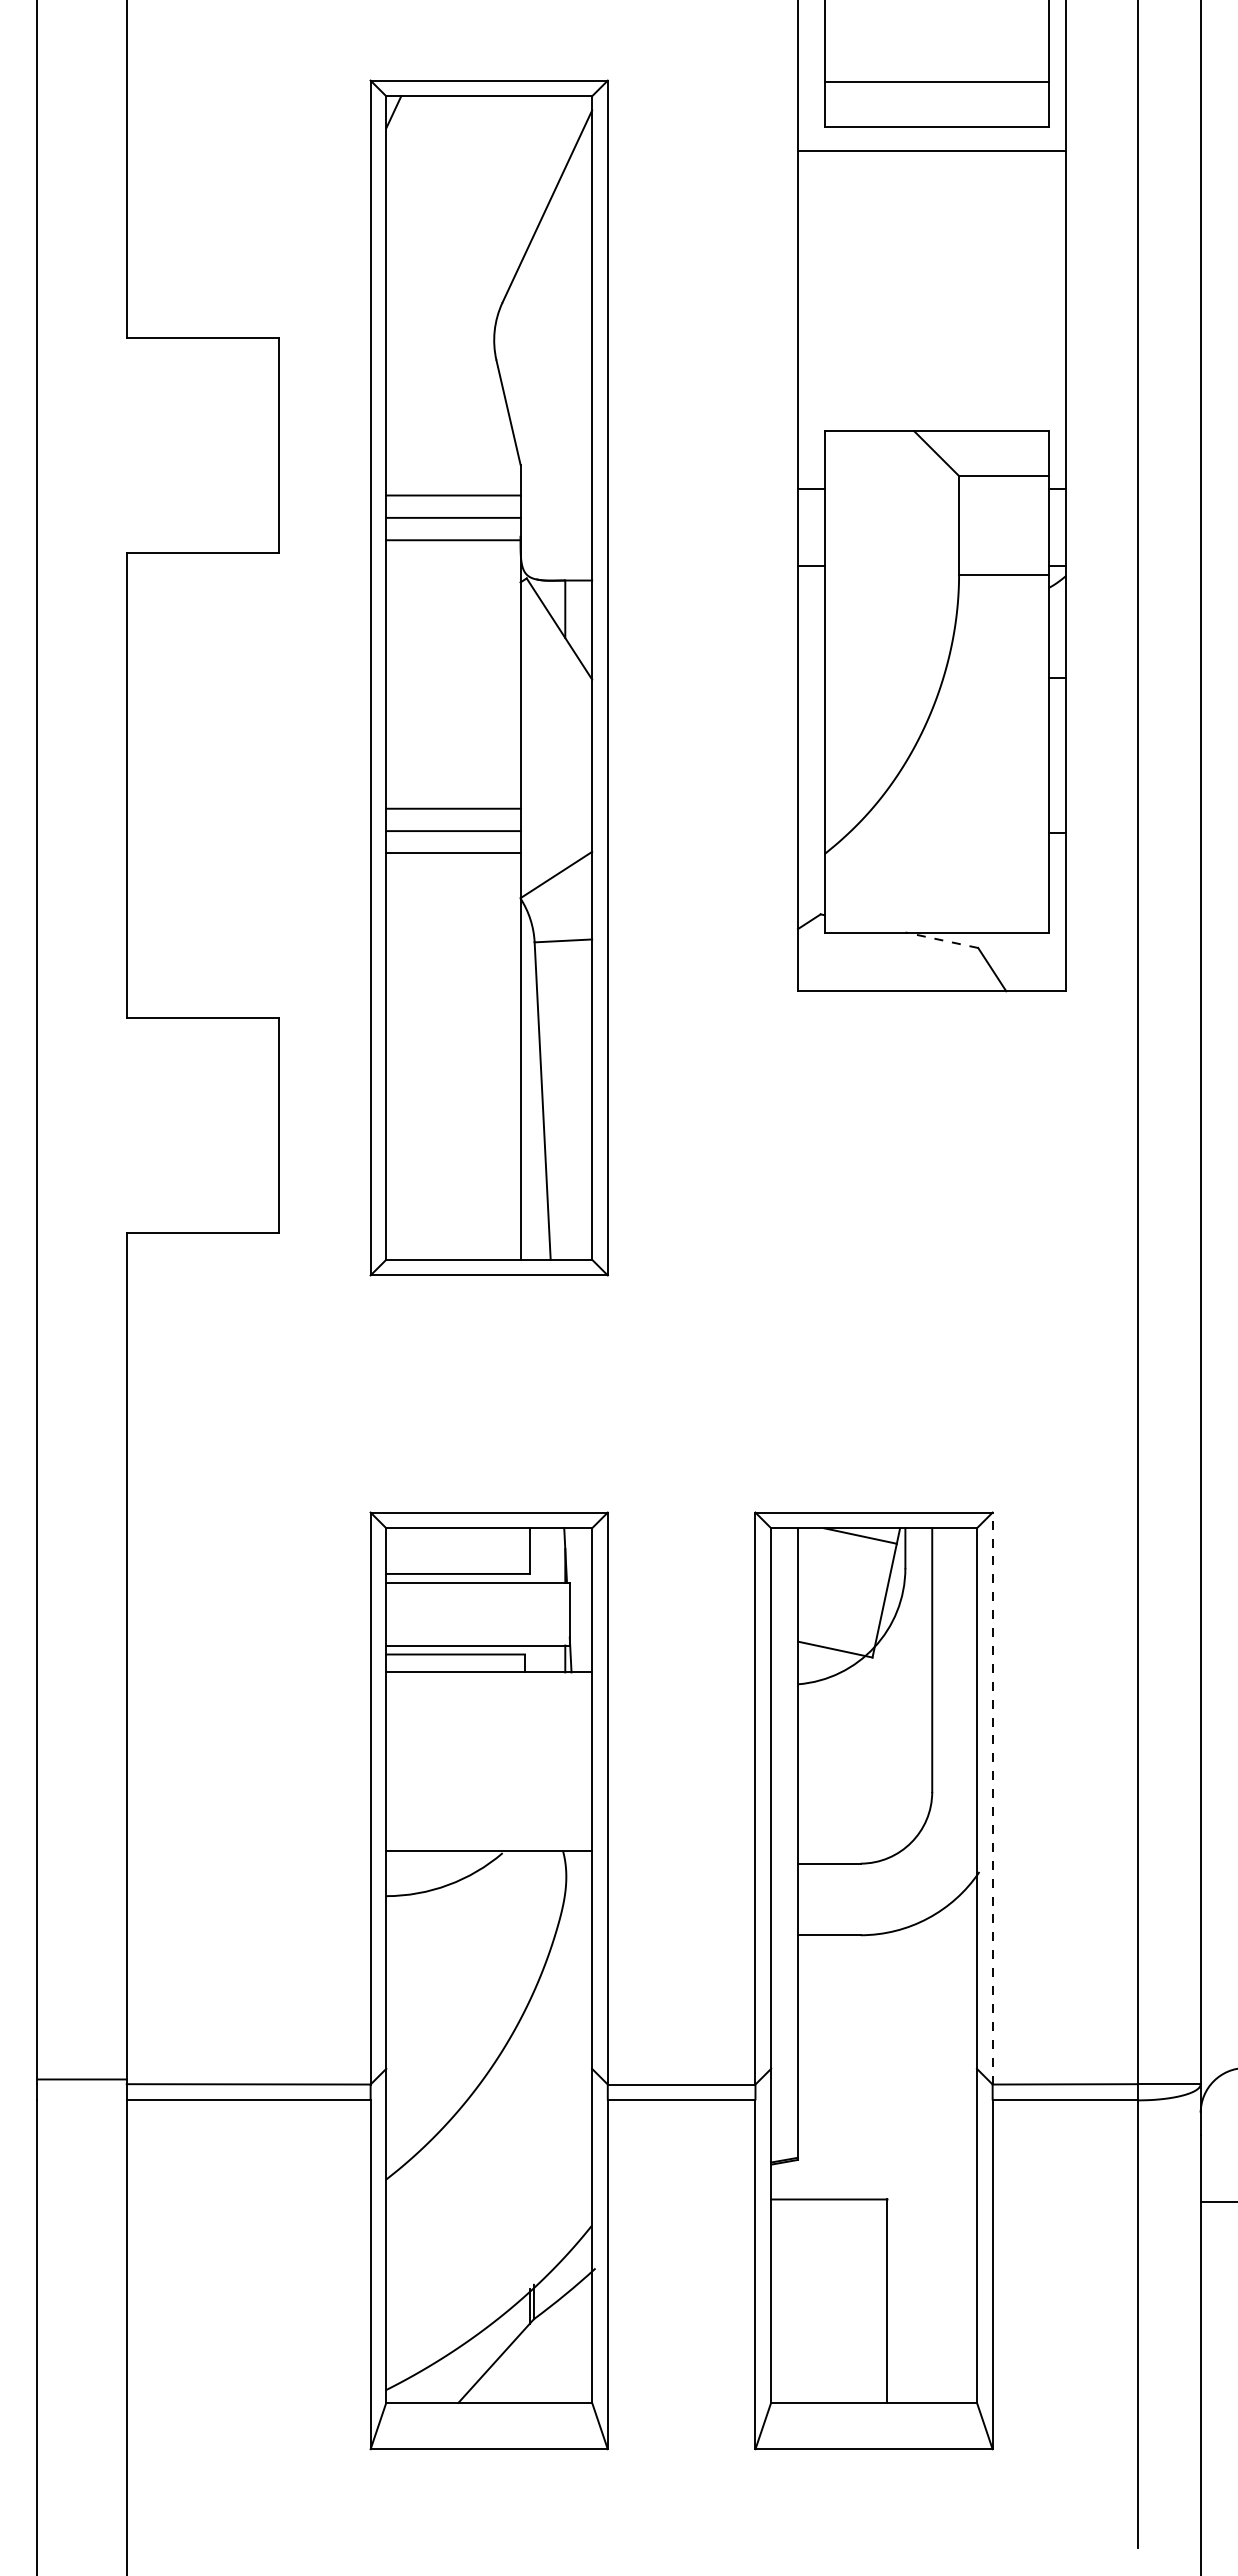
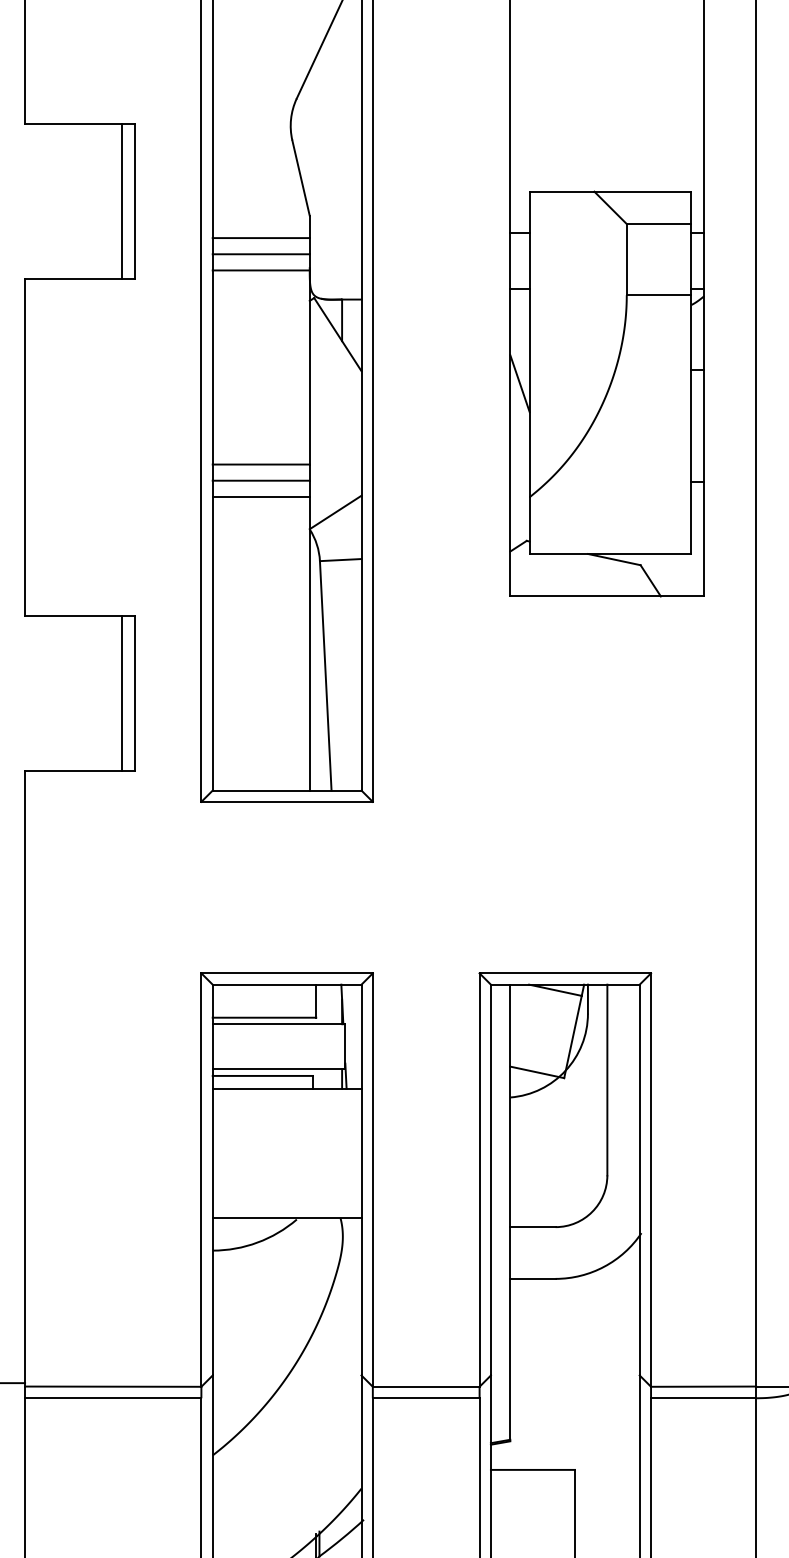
line: (261, 444) -> (122, 201), added
line: (810, 696) -> (519, 383), added
line: (941, 940) -> (614, 559), dashed -> solid
line: (261, 1125) -> (122, 693), added
line: (992, 1798) -> (650, 1180), dashed -> solid

